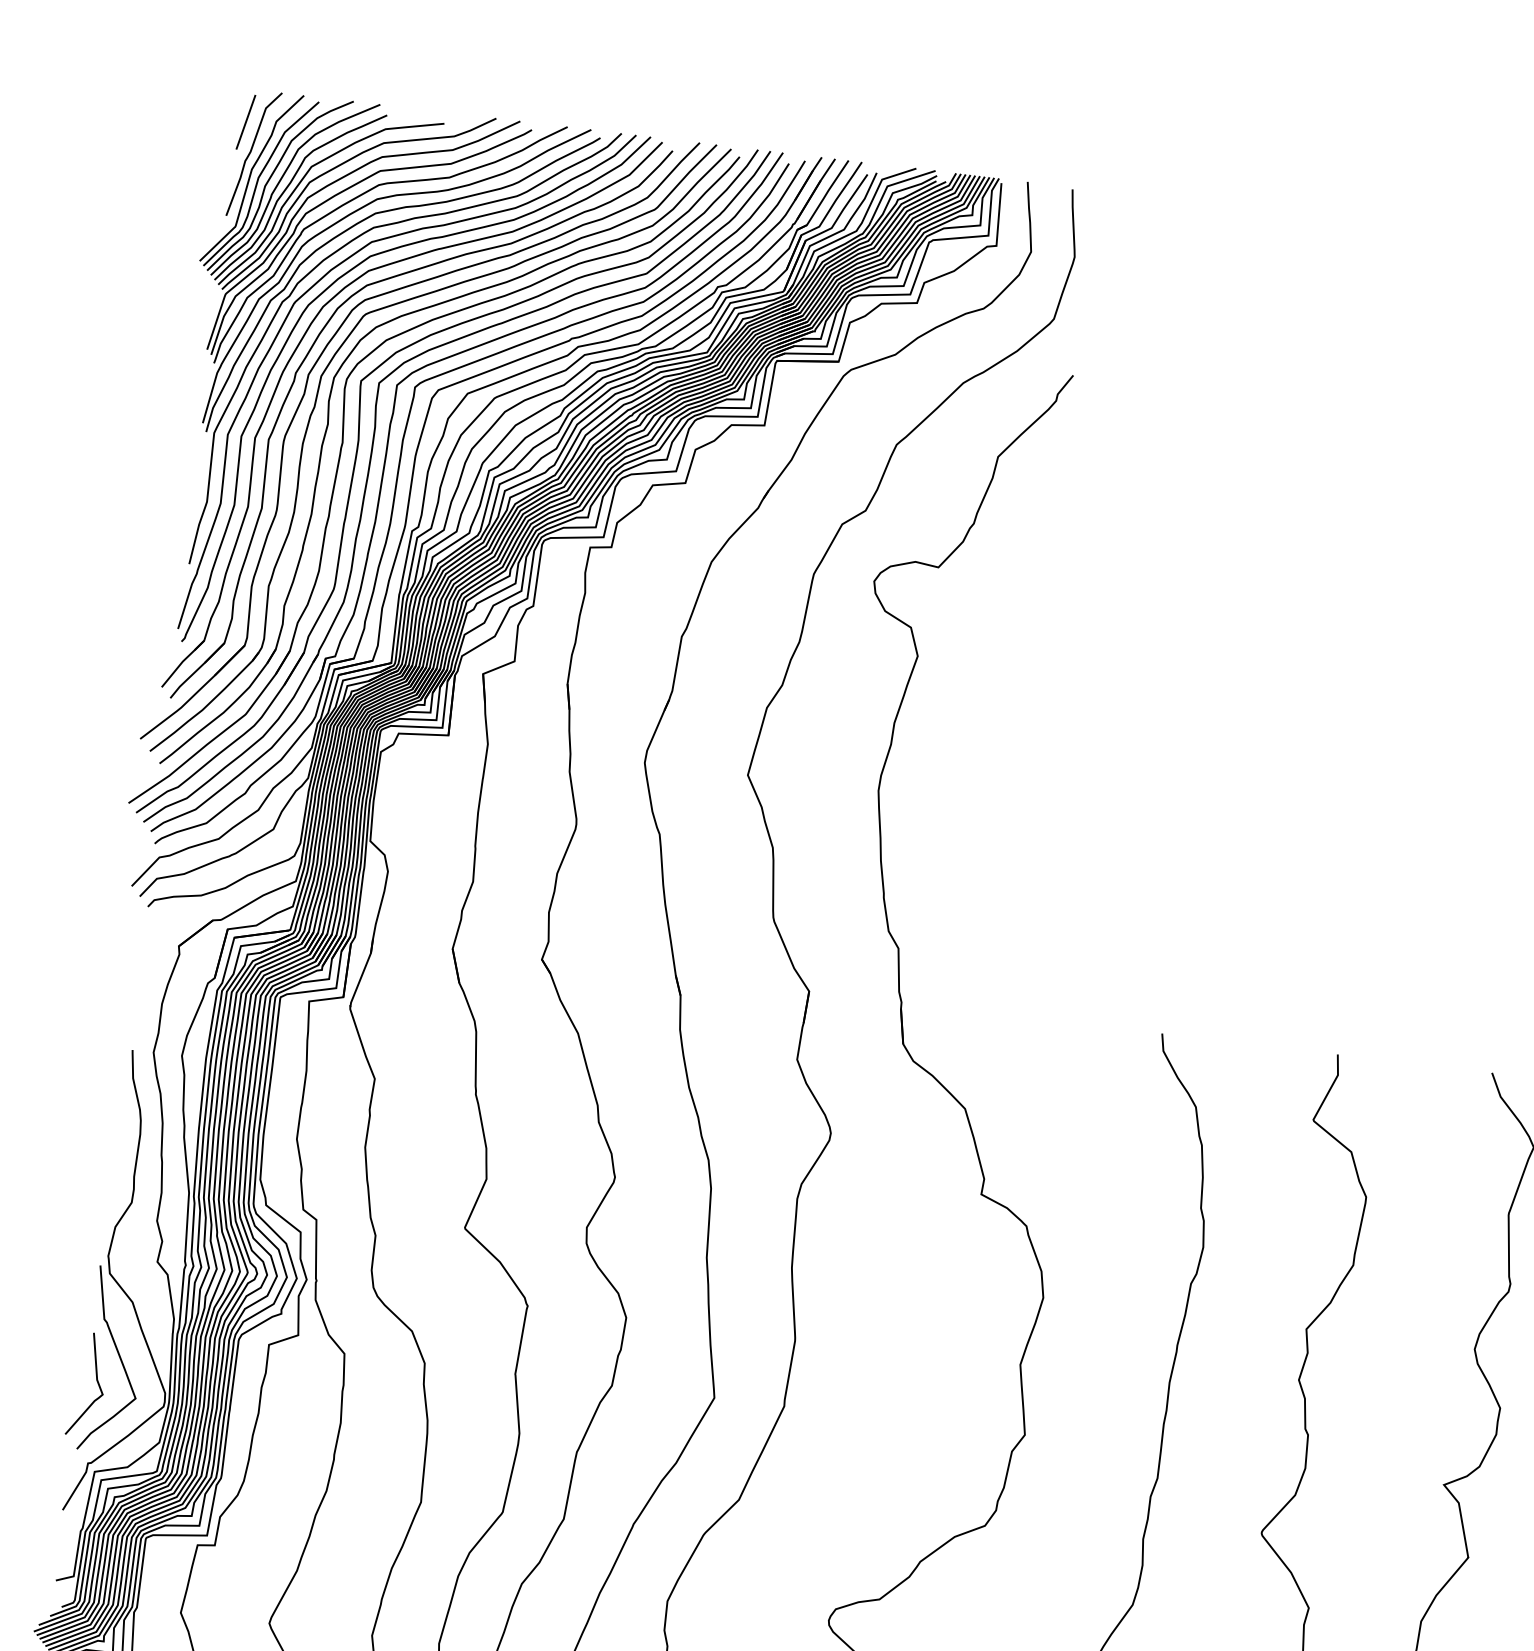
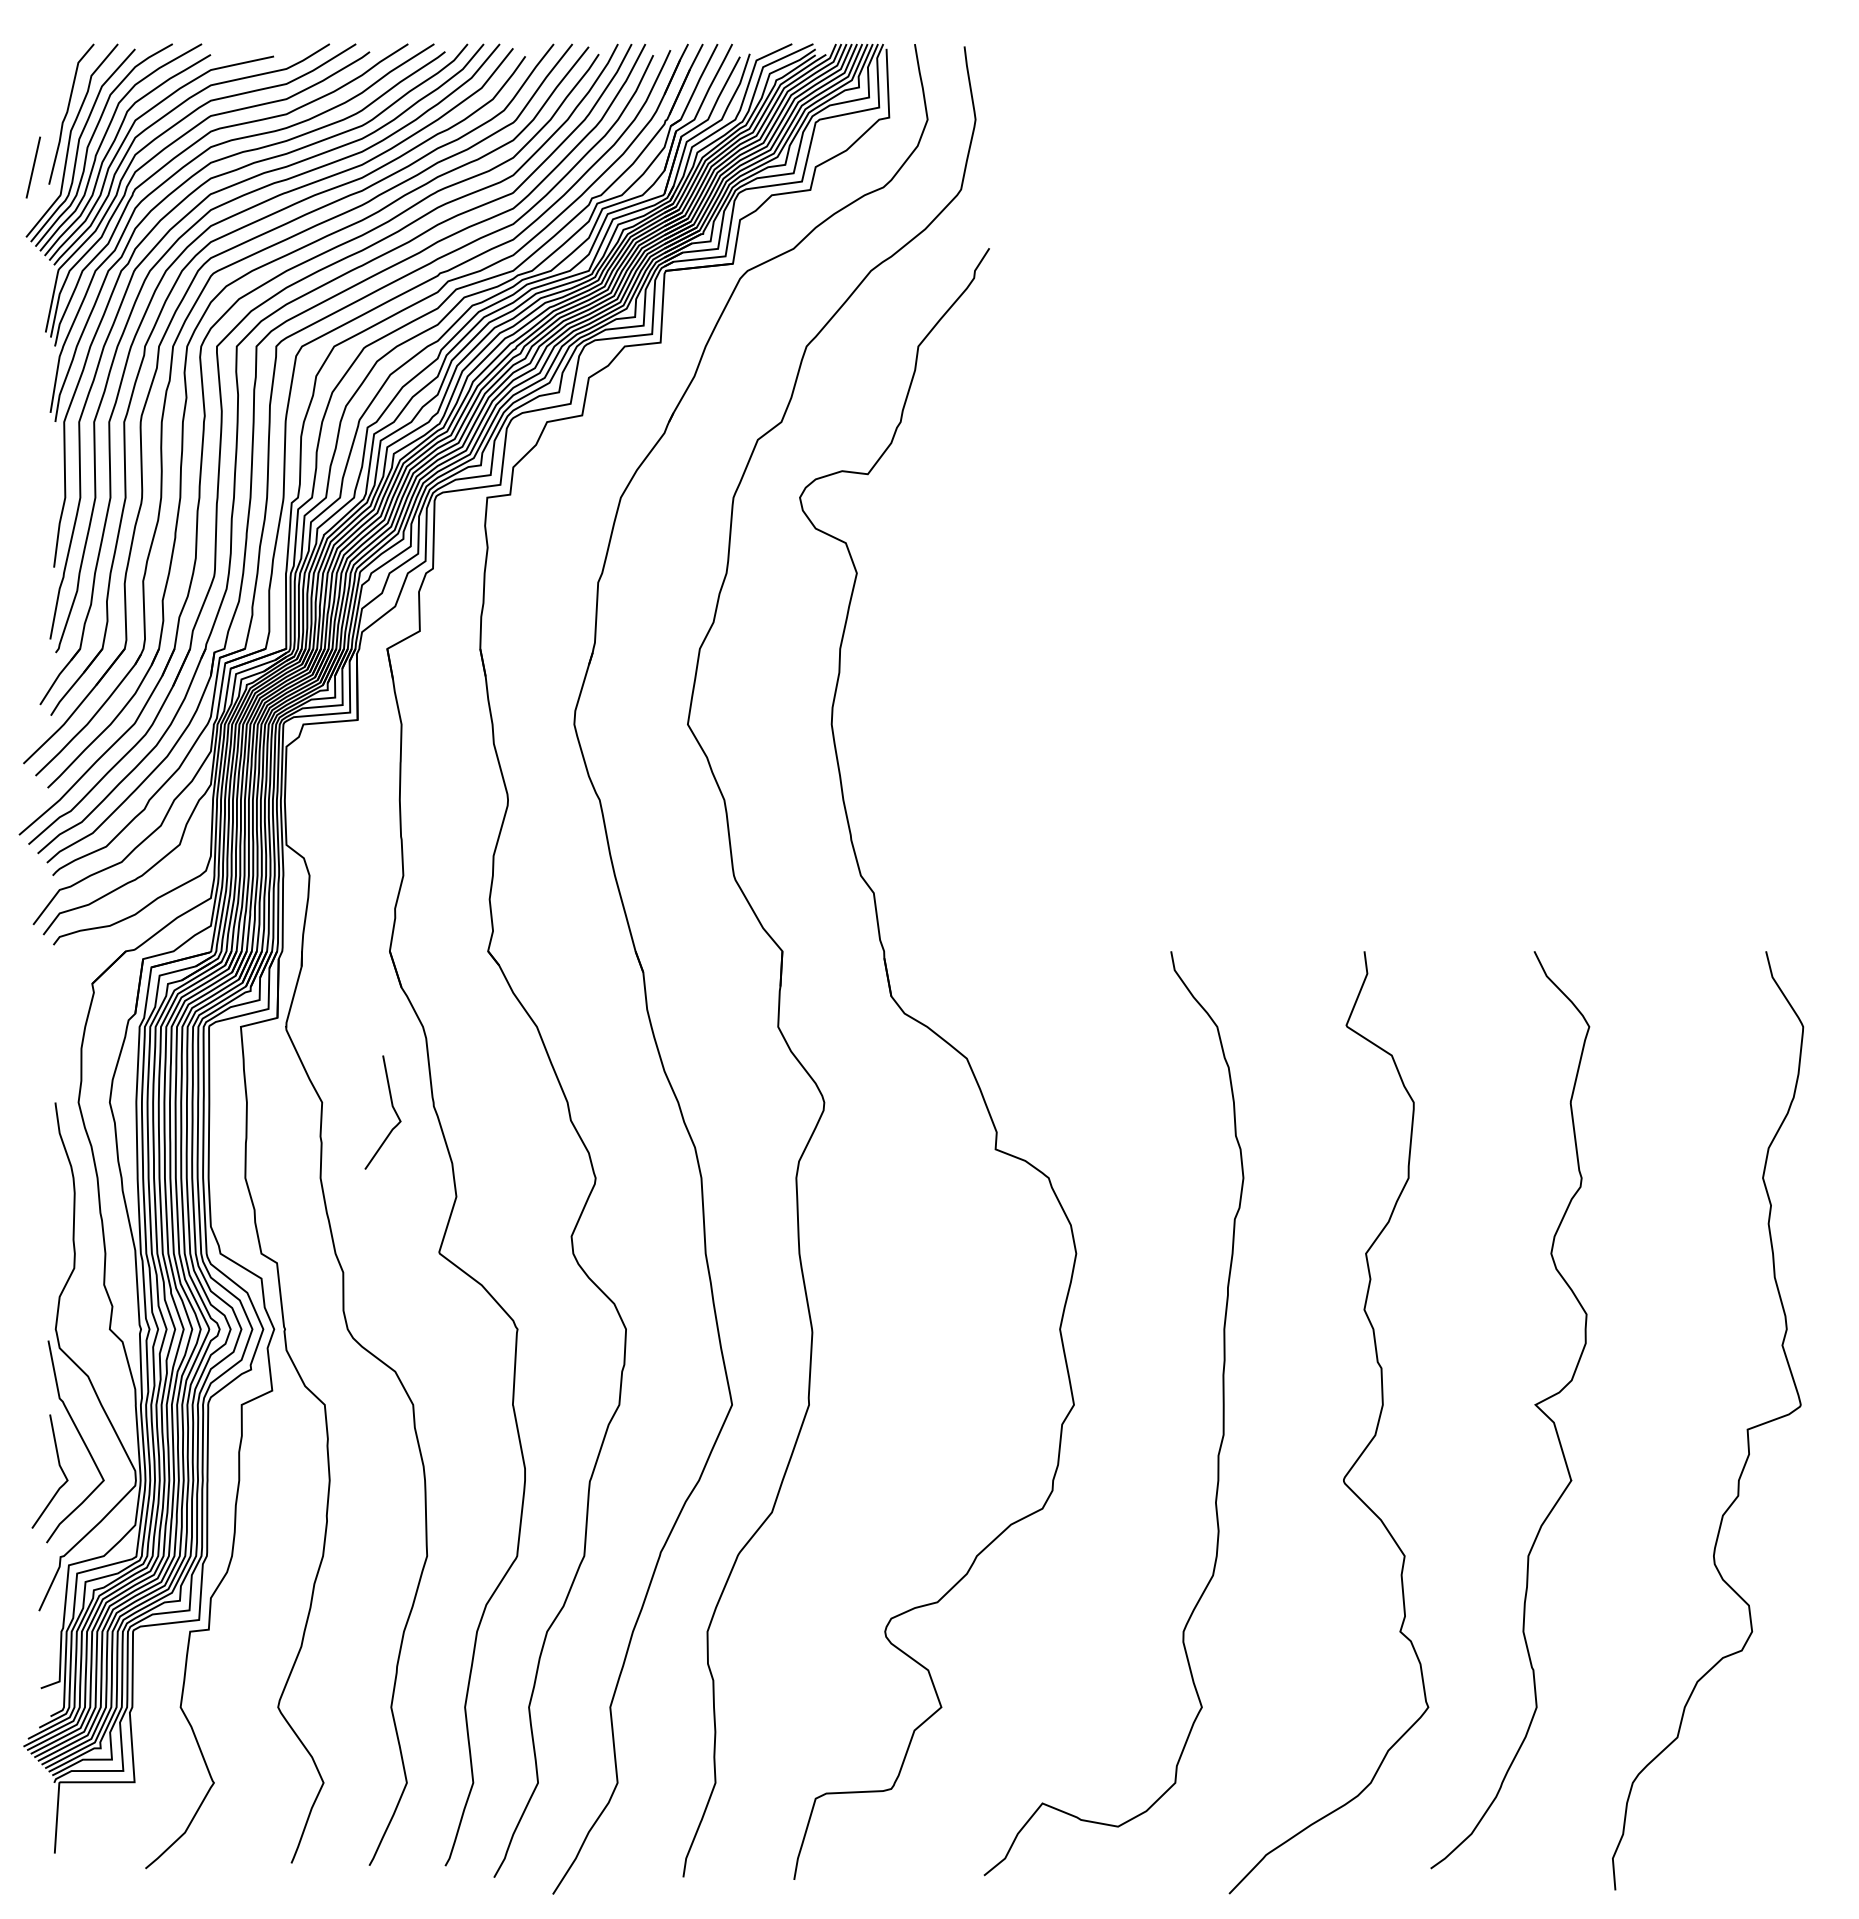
line: (245, 122) -> (32, 167), moved
curve: (438, 1091) -> (392, 1108), added

